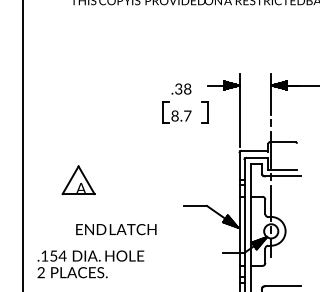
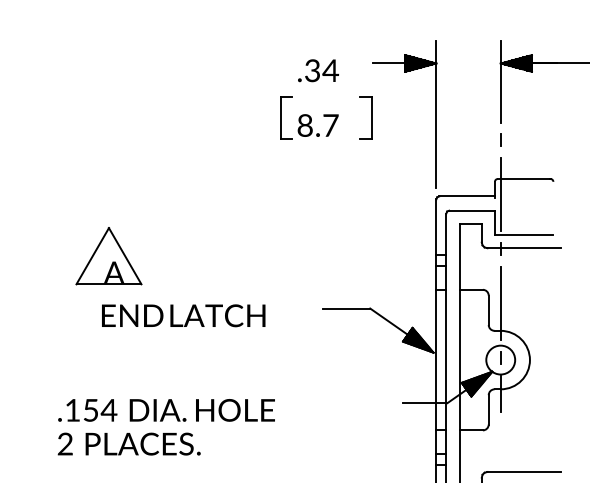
text: (187, 88) -> (330, 69), .38 -> .34
text: (116, 229) -> (183, 315), moved
text: (90, 264) -> (165, 427), moved

